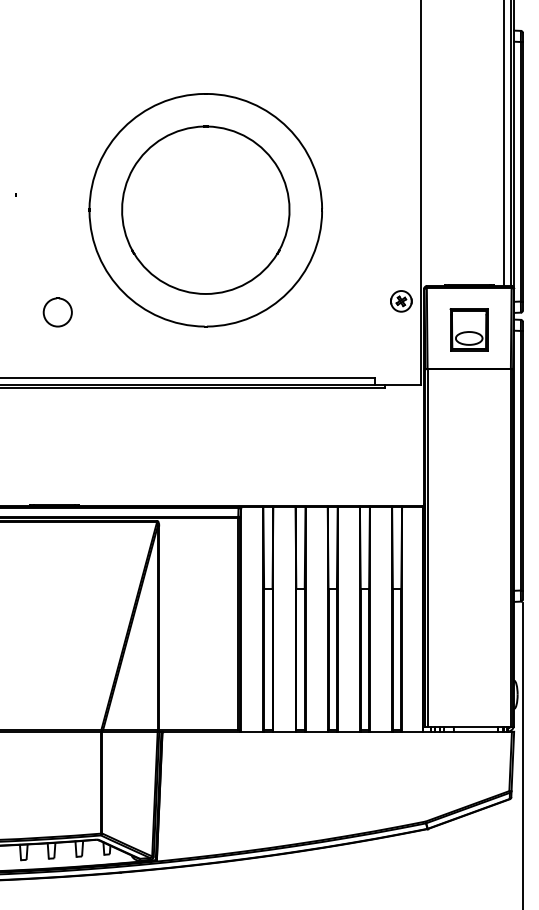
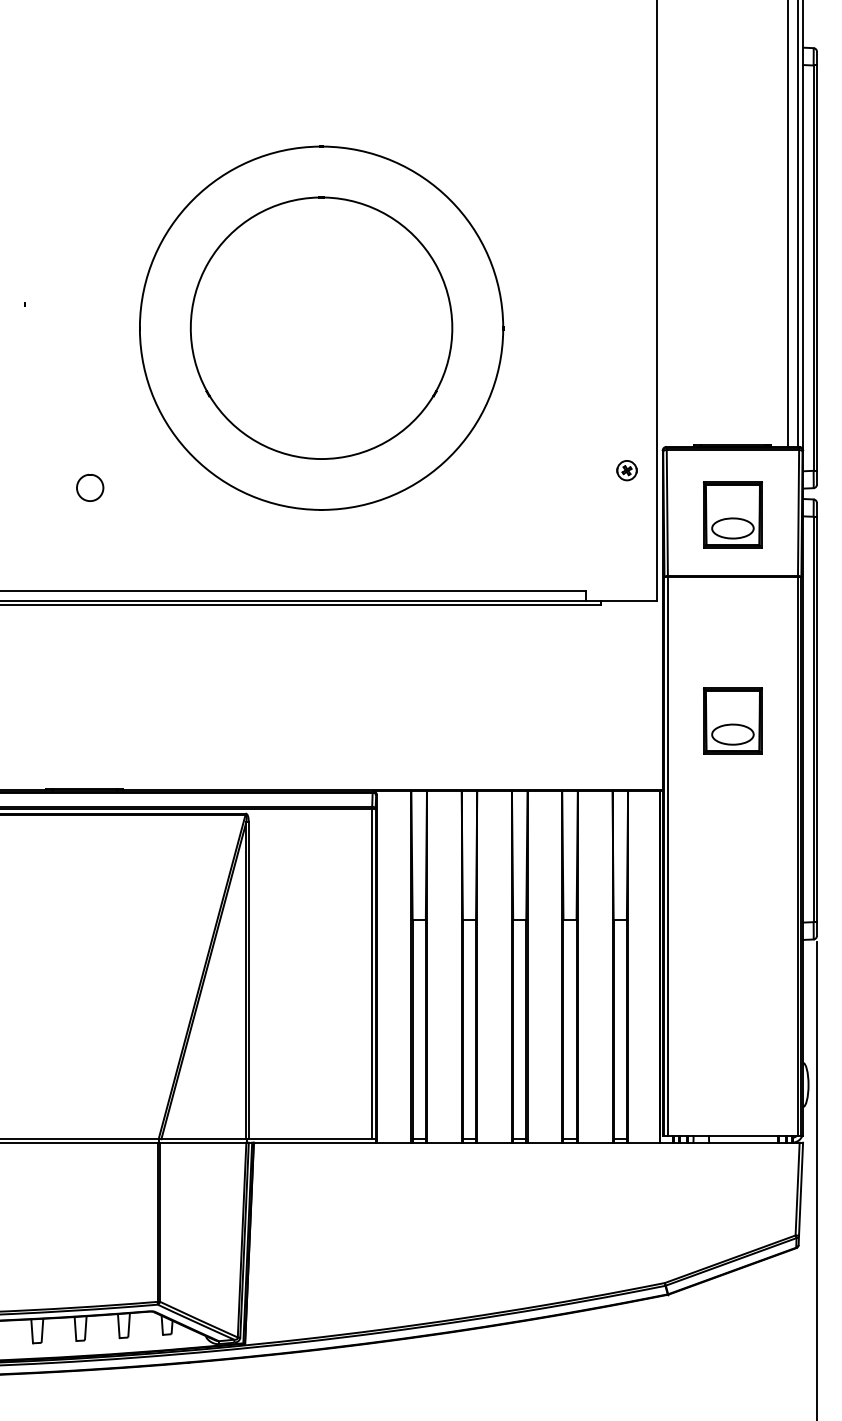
part: (401, 301) -> (627, 470), size x0.6
part: (57, 312) -> (89, 487), size x0.6
part: (468, 461) -> (731, 720), added

